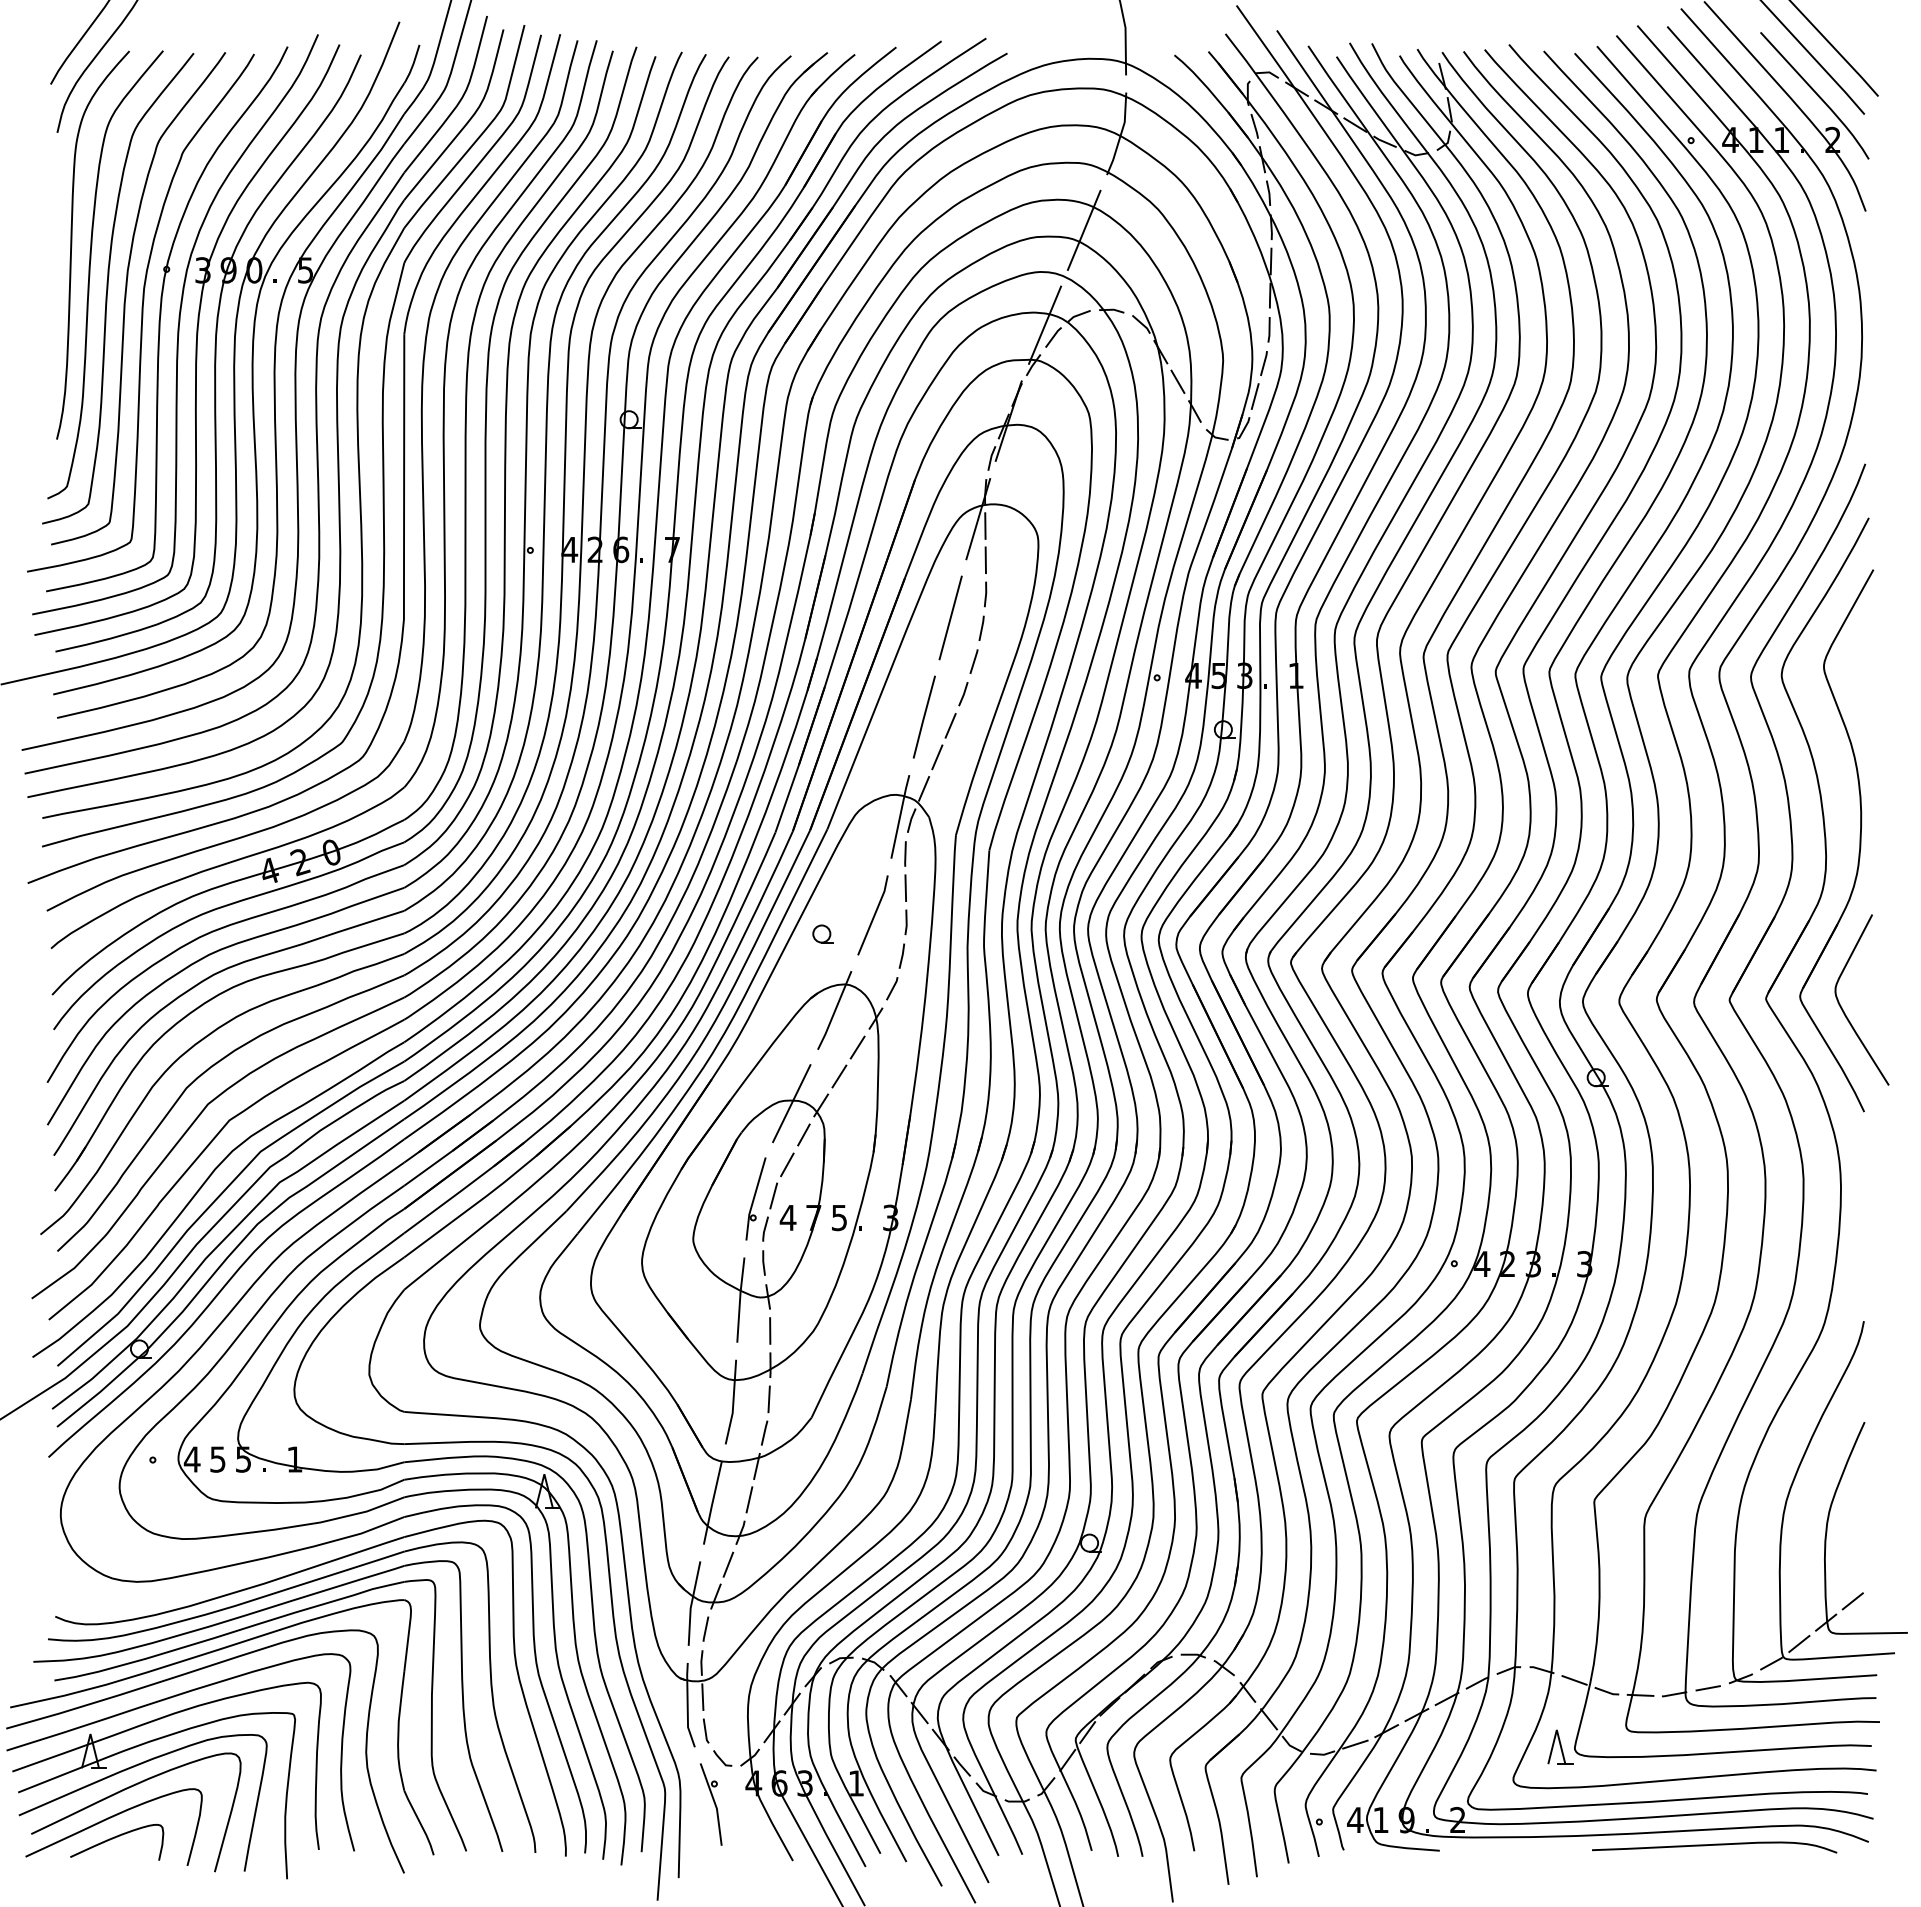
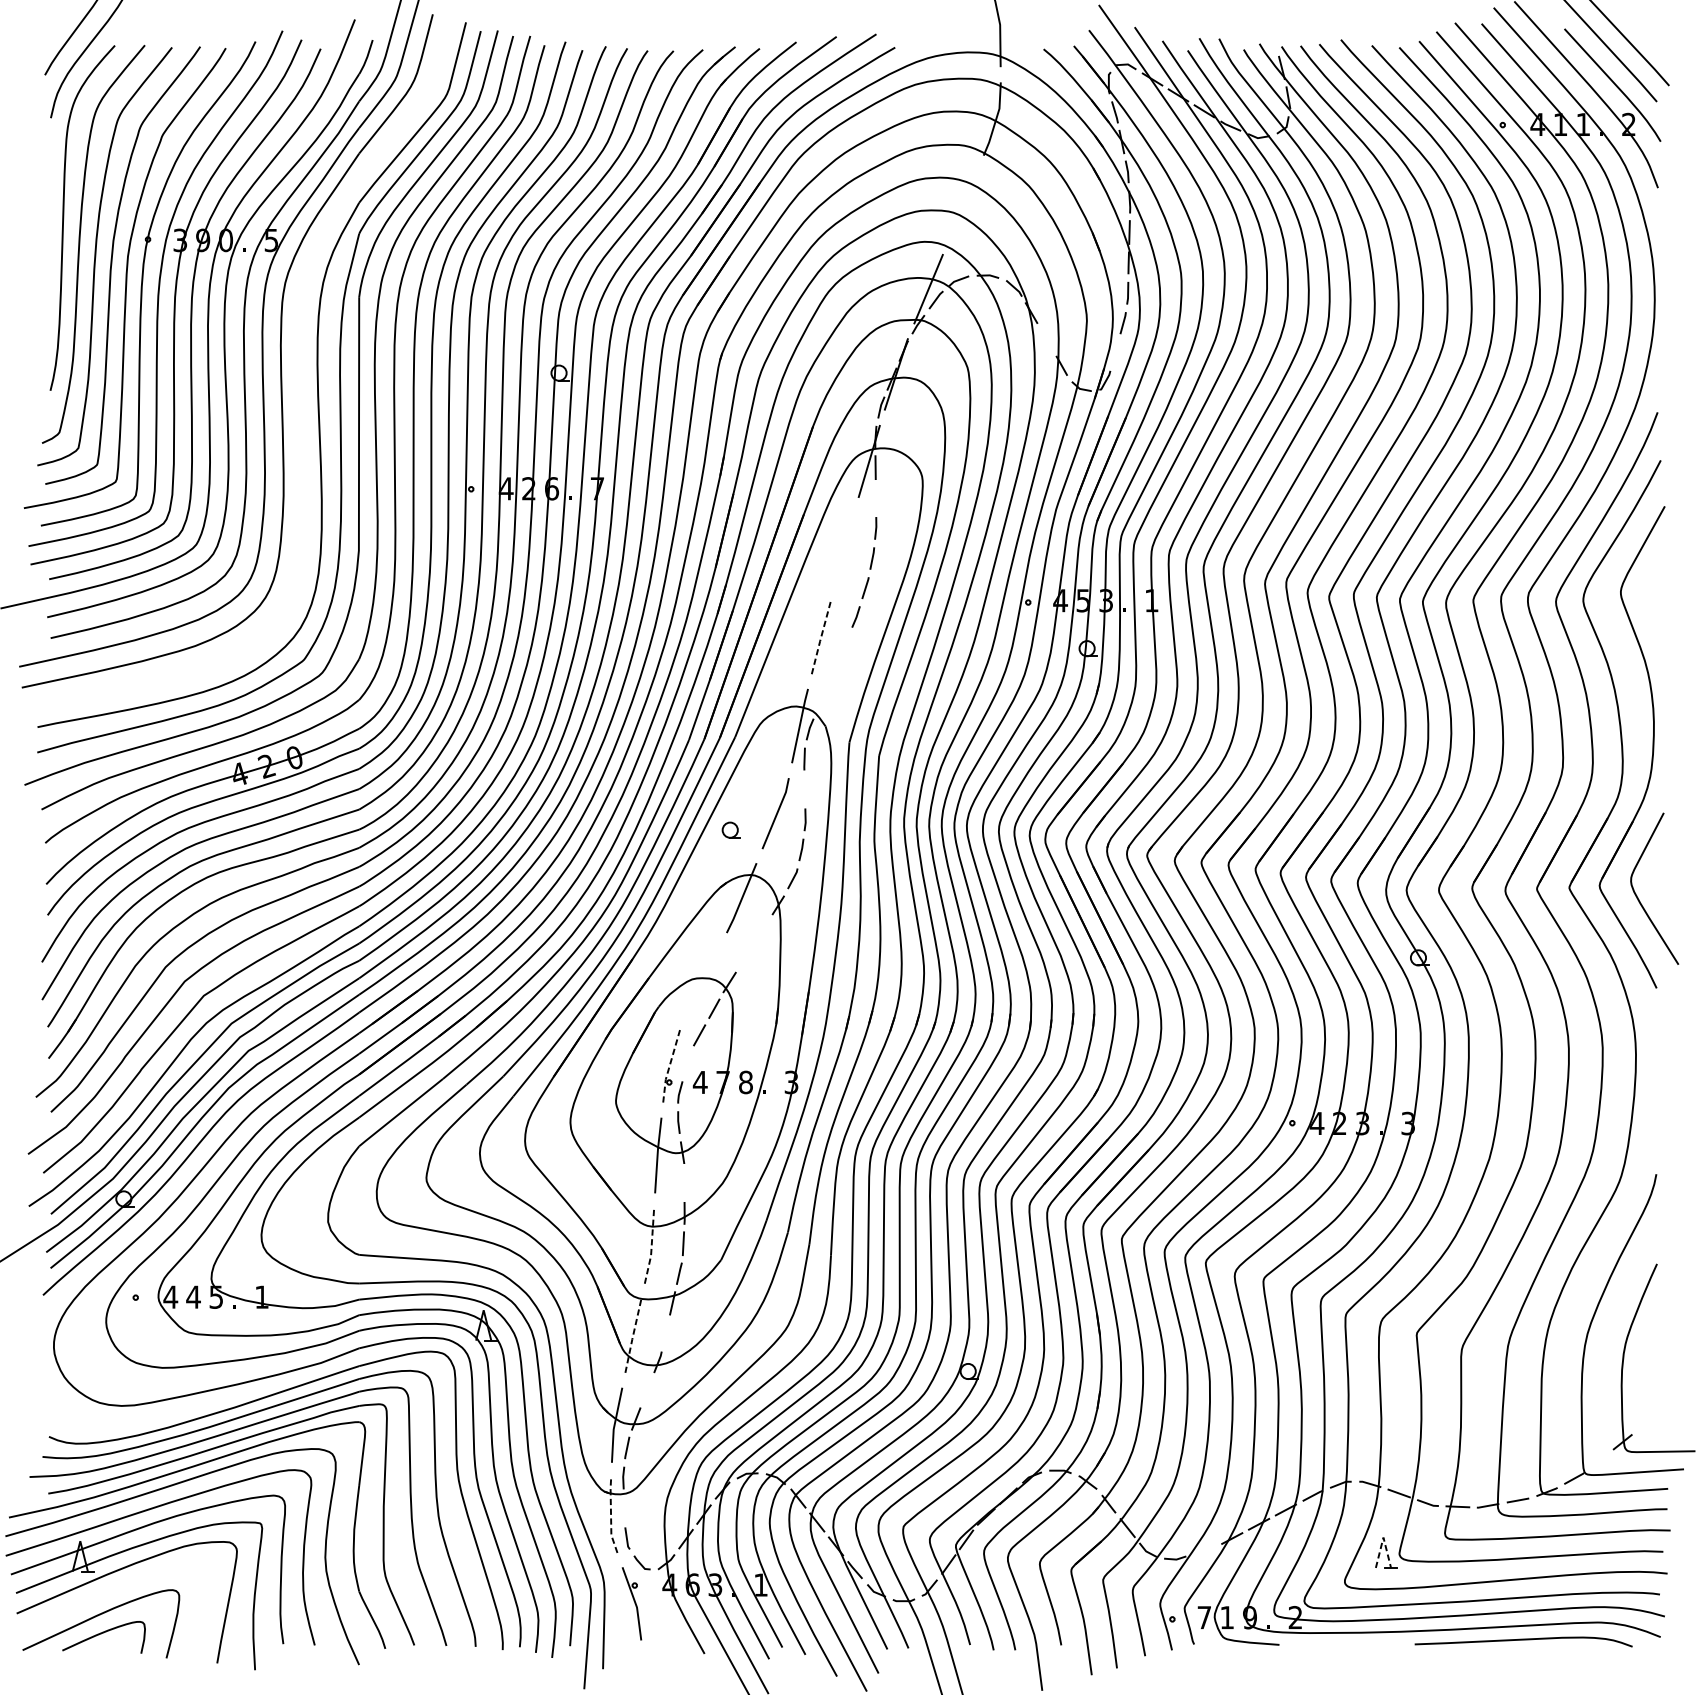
line: (1083, 229) -> (962, 204), removed
line: (1177, 381) -> (1046, 339), removed
line: (1254, 396) -> (1114, 352), removed
part: (336, 413) -> (298, 367), removed
line: (985, 560) -> (875, 498), removed
line: (950, 617) -> (844, 548), removed
line: (924, 717) -> (821, 637), solid -> dashed
line: (950, 725) -> (844, 644), removed
line: (937, 757) -> (833, 673), removed
line: (924, 788) -> (821, 700), removed
line: (905, 888) -> (804, 789), removed
line: (857, 1047) -> (761, 931), removed
line: (839, 1076) -> (745, 956), removed
line: (791, 1103) -> (703, 980), removed
line: (773, 1195) -> (687, 1062), removed
line: (753, 1199) -> (669, 1066), solid -> dashed
text: (839, 1217) -> (745, 1082), 5 -> 8
line: (770, 1330) -> (684, 1182), removed
line: (733, 1402) -> (651, 1246), solid -> dashed
text: (217, 1459) -> (193, 1297), 5 -> 4
line: (749, 1499) -> (665, 1332), removed
line: (712, 1502) -> (633, 1335), solid -> dashed
line: (728, 1564) -> (647, 1390), removed
line: (1852, 1601) -> (1646, 1423), removed
line: (1799, 1643) -> (1599, 1460), removed
line: (702, 1697) -> (624, 1508), removed
line: (687, 1705) -> (610, 1515), solid -> dashed
line: (1556, 1729) -> (1383, 1537), solid -> dashed
line: (1355, 1744) -> (1204, 1550), removed
curve: (125, 1790) -> (111, 1591), removed
text: (1355, 1819) -> (1204, 1617), 4 -> 7

